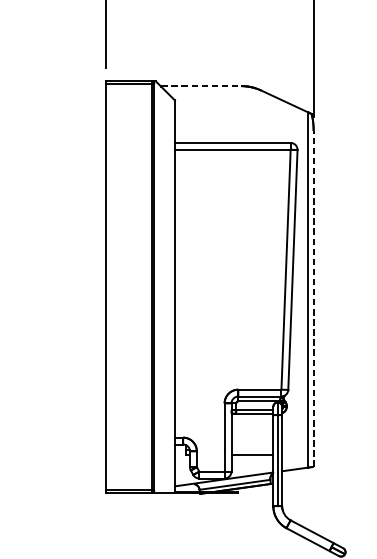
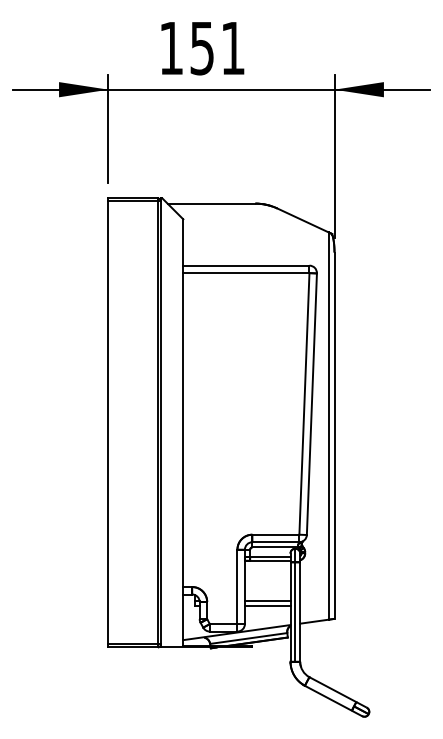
line: (200, 85) -> (211, 203), dashed -> solid
line: (313, 298) -> (334, 435), dashed -> solid
line: (252, 450) -> (267, 600), added

